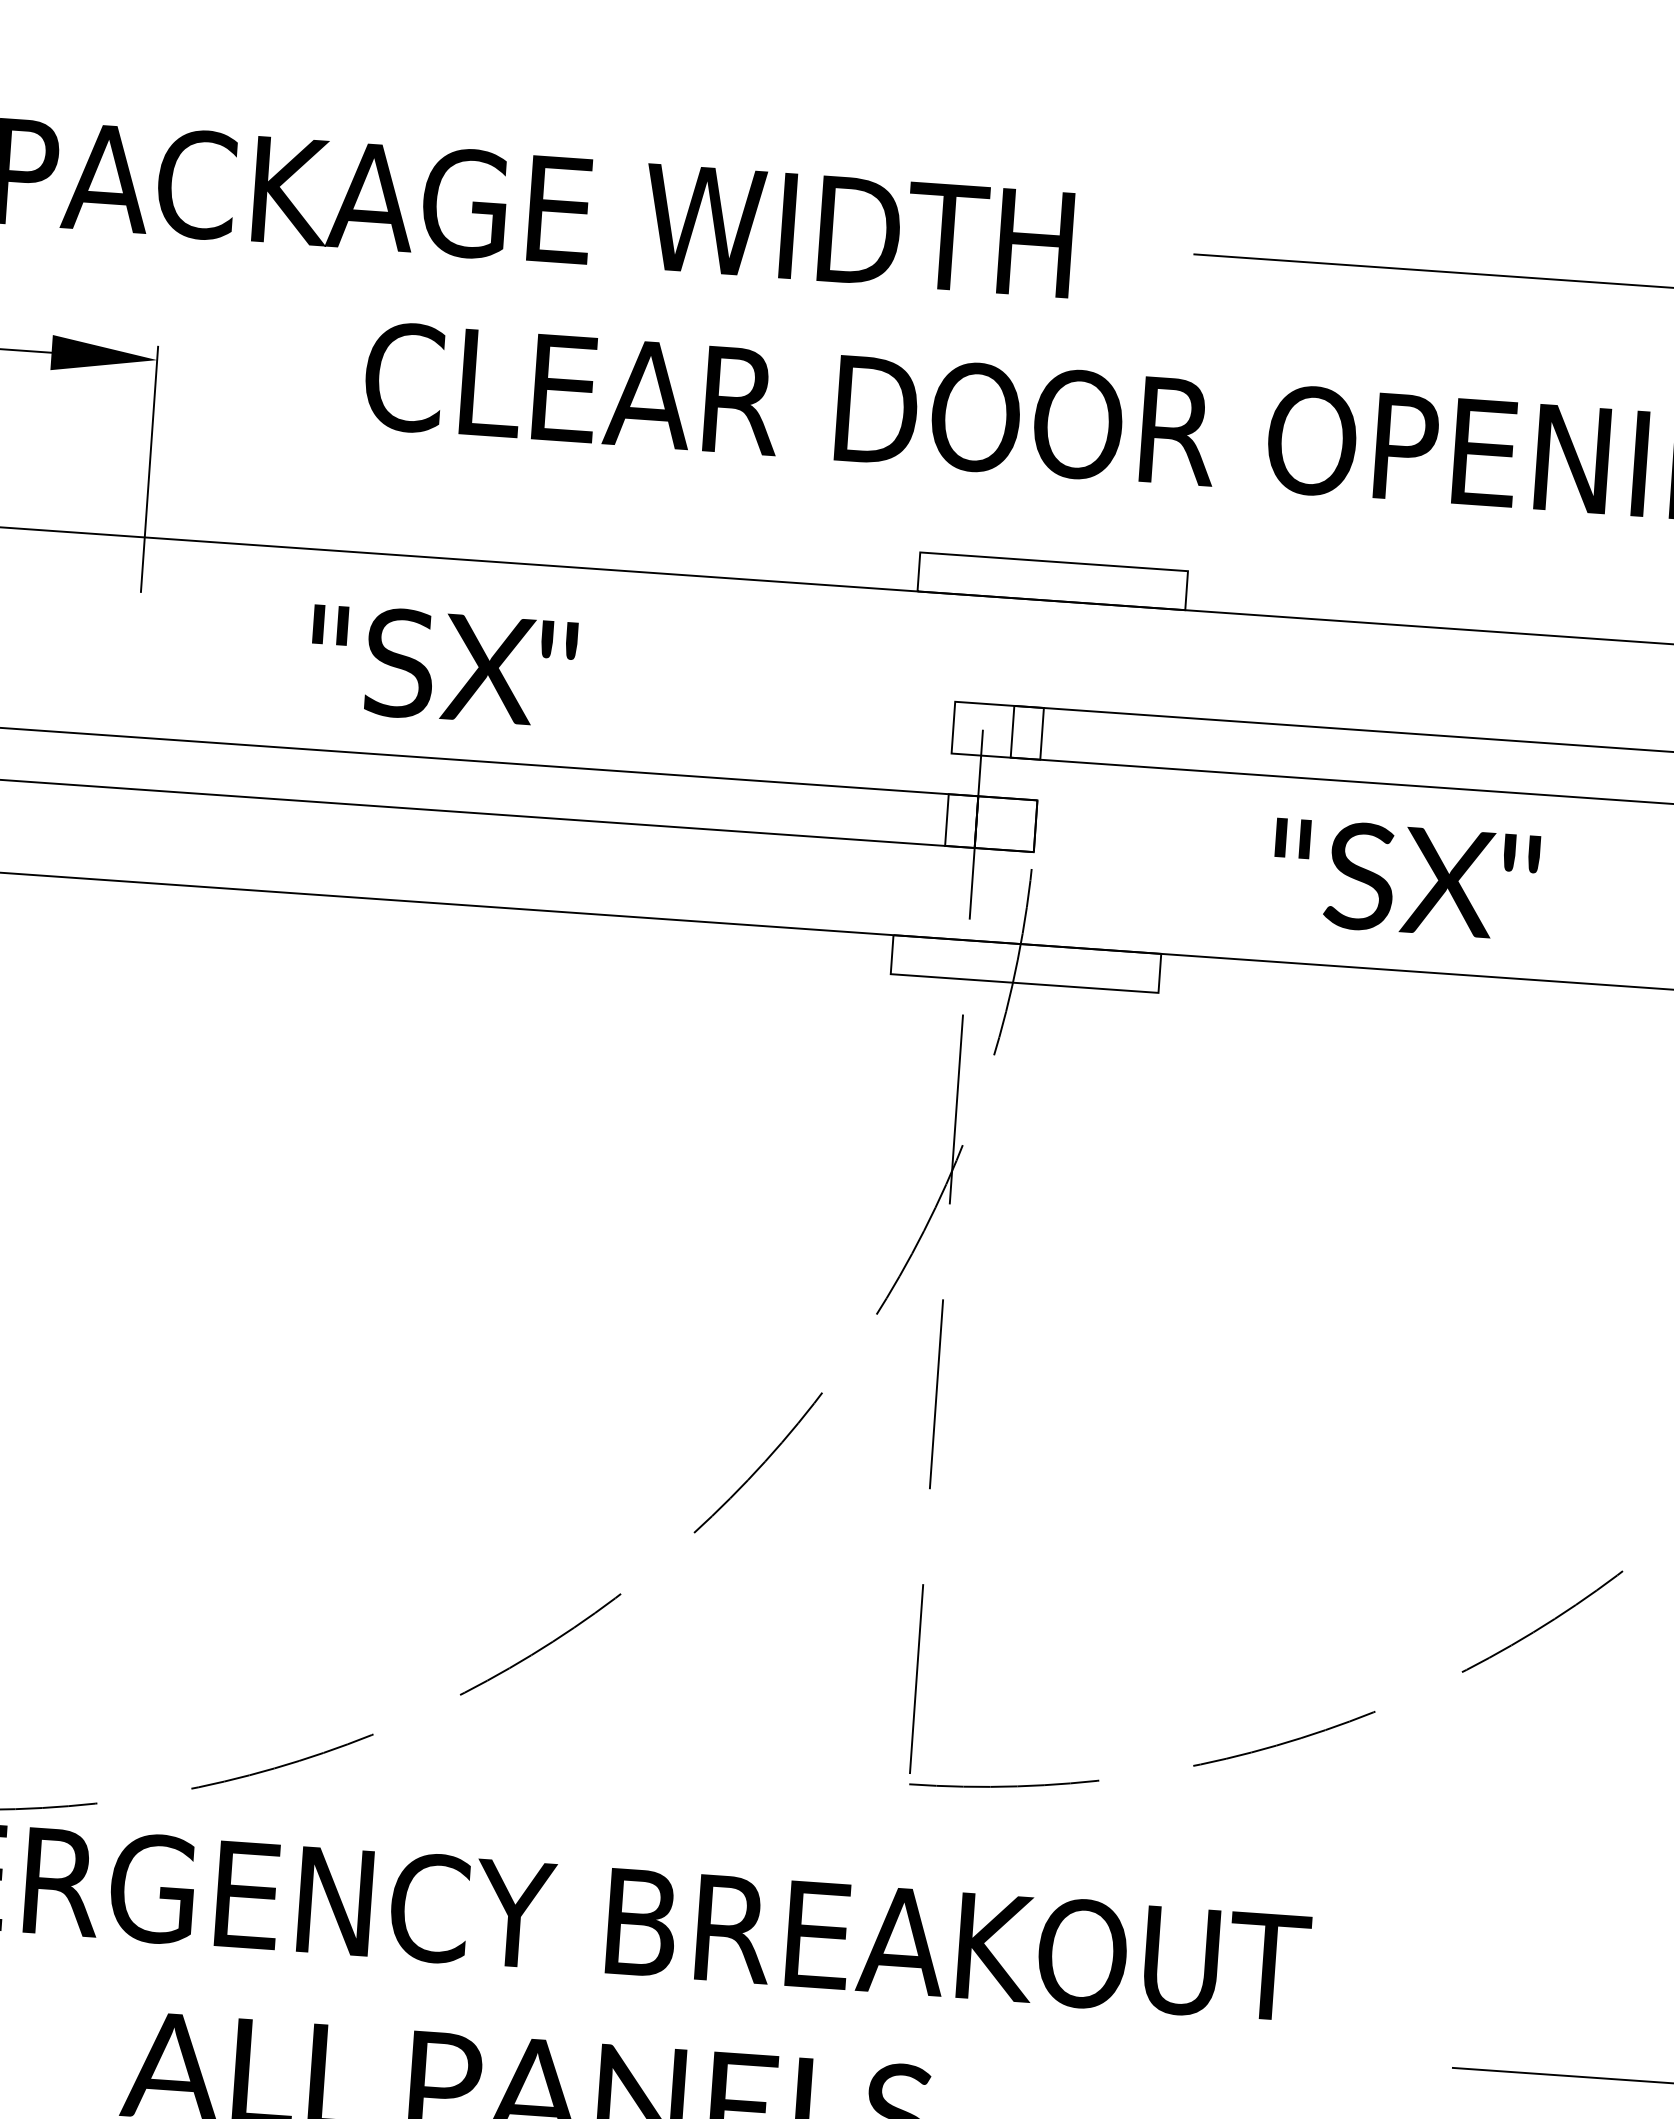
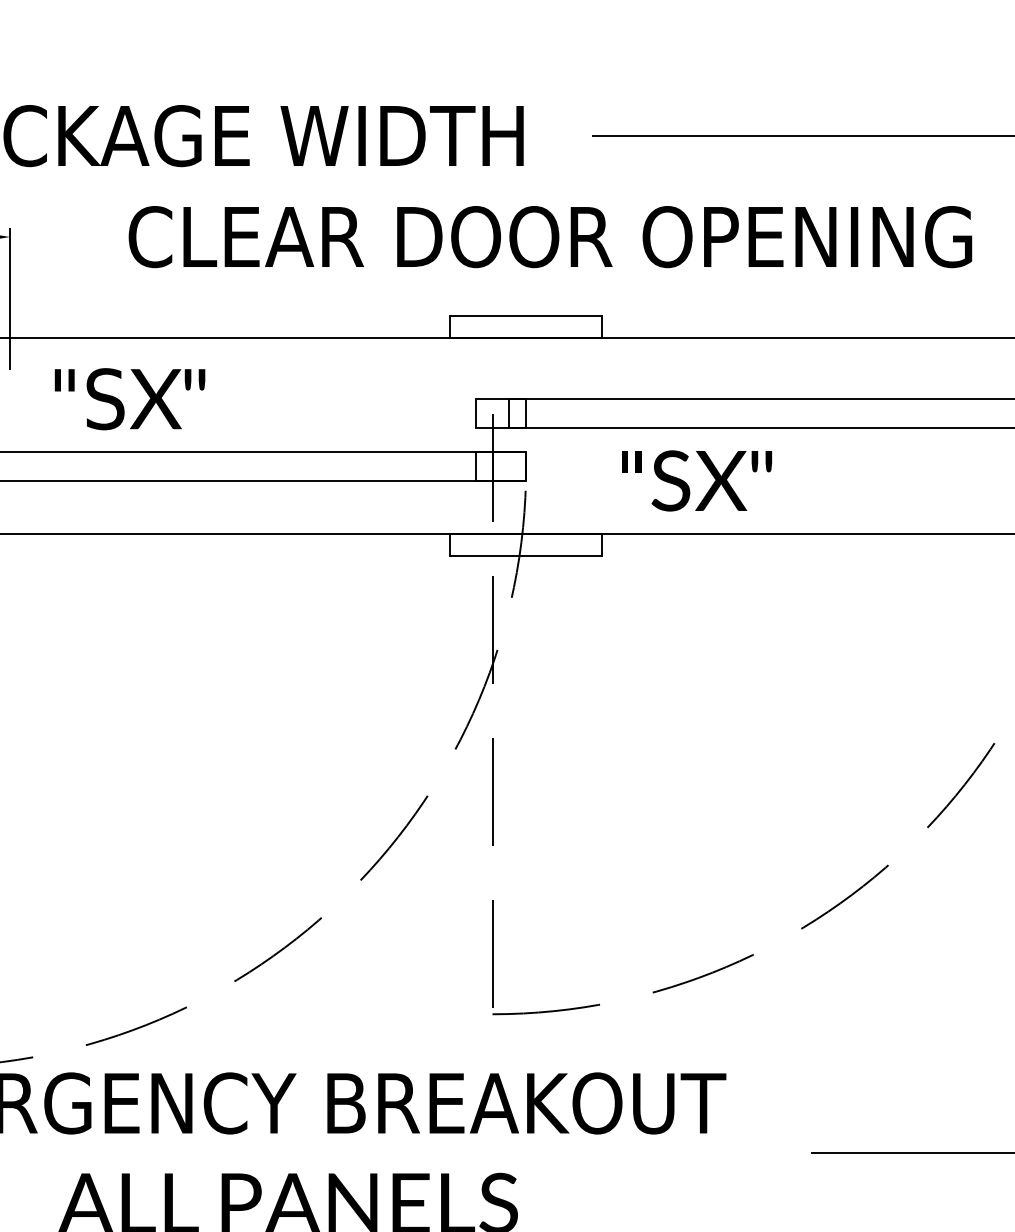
text: (442, 666) -> (129, 399), moved
text: (1406, 878) -> (697, 480), moved

